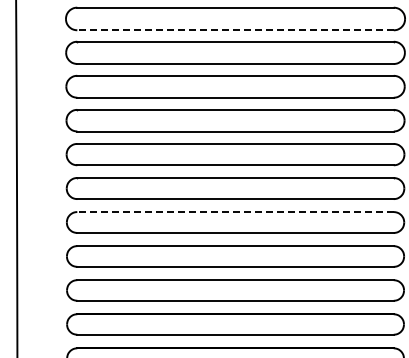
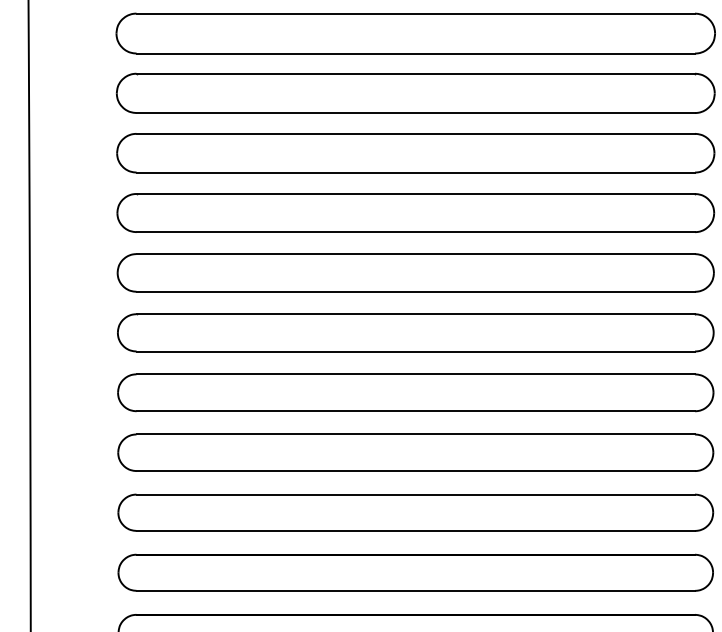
line: (235, 30) -> (415, 53), dashed -> solid
line: (235, 212) -> (415, 375), dashed -> solid

